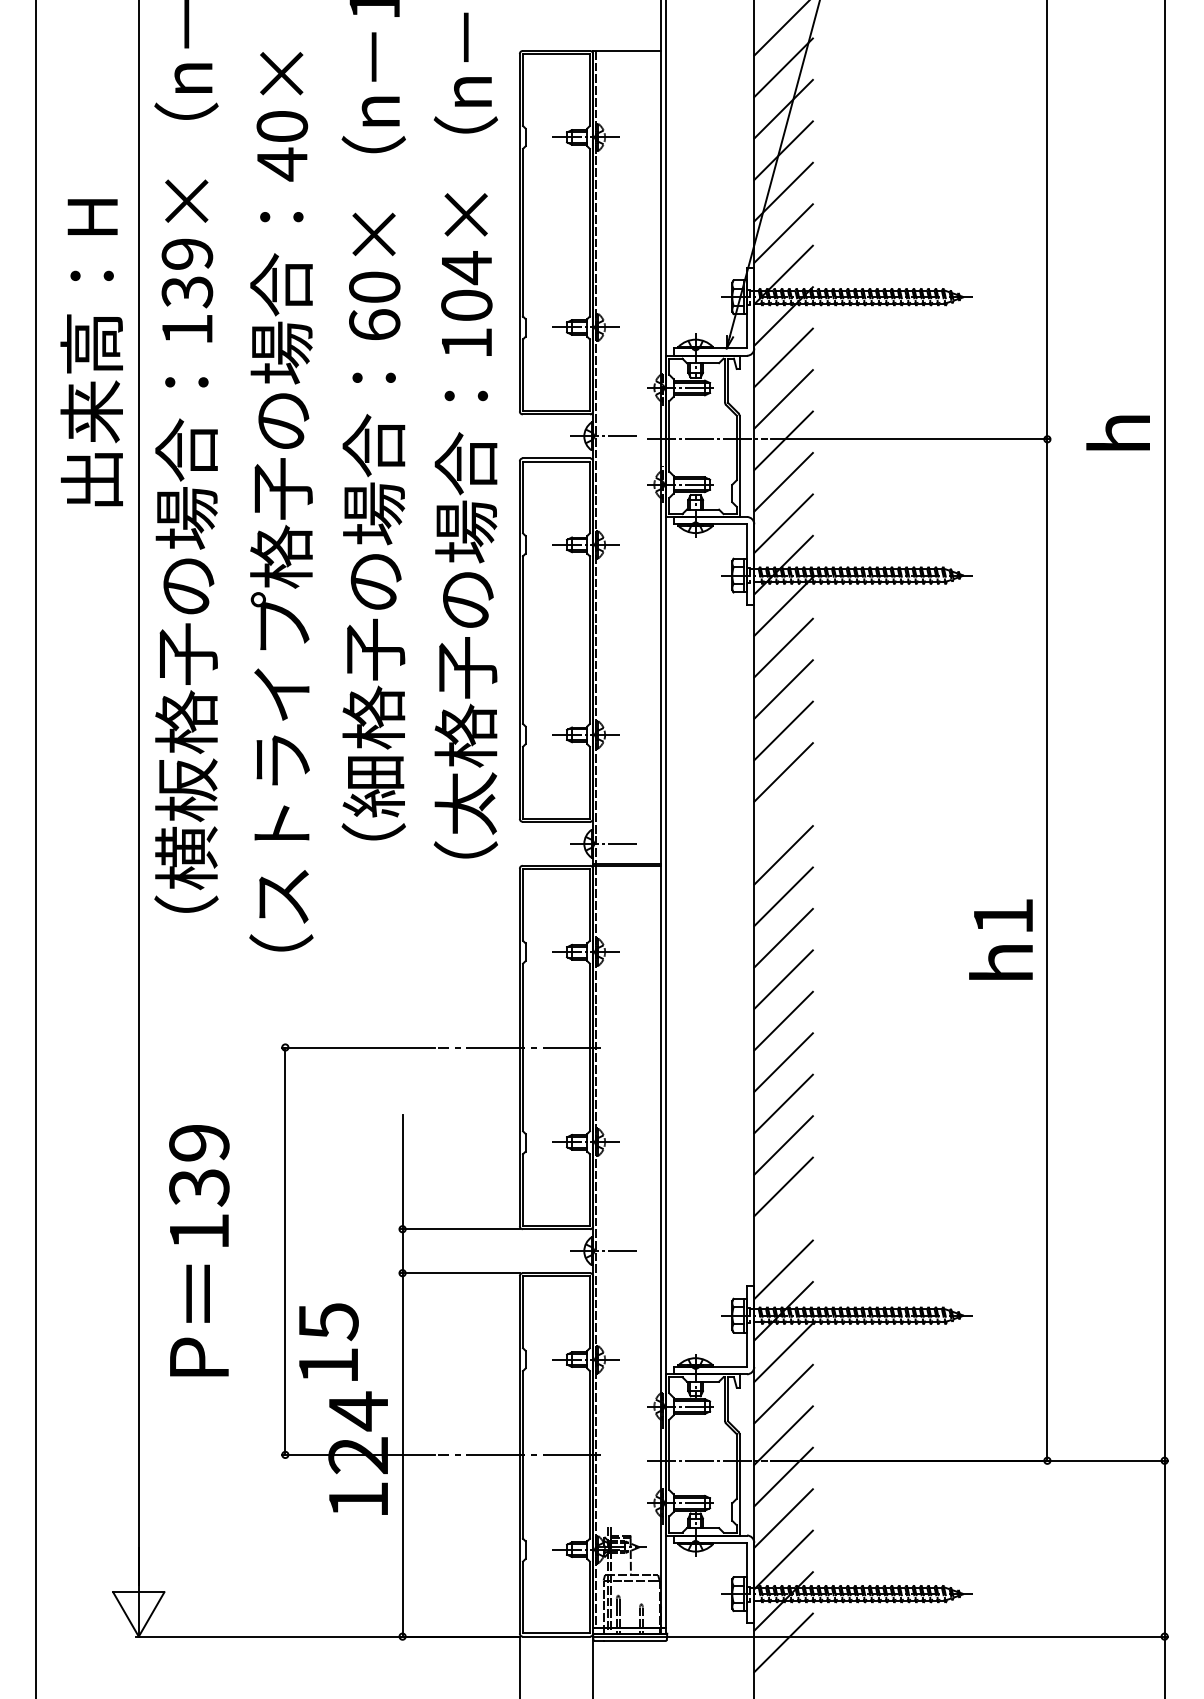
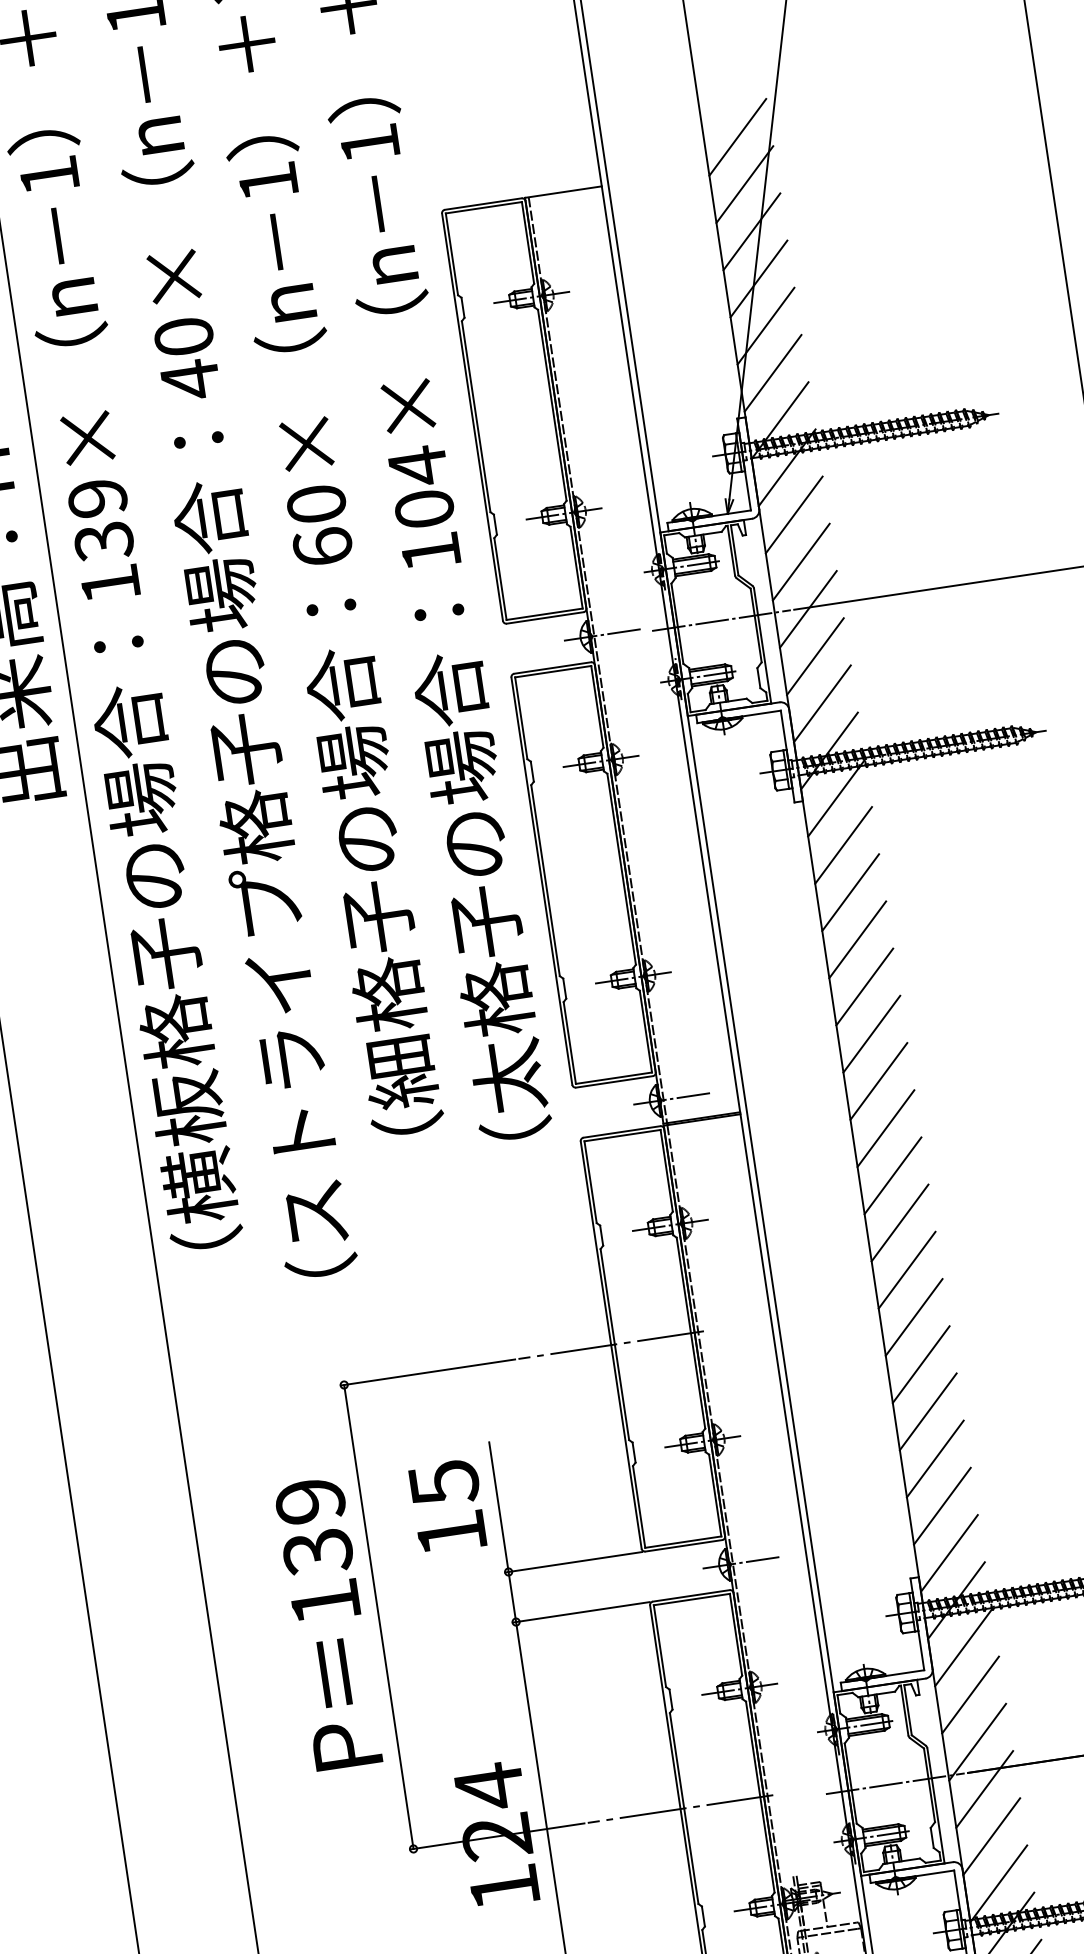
line: (783, 813) -> (871, 1033), added
line: (783, 1228) -> (942, 1506), added
text: (199, 1250) -> (328, 1623), moved
text: (328, 1341) -> (447, 1505), moved

